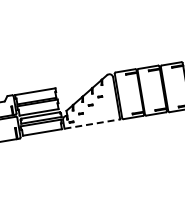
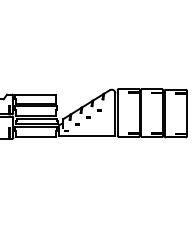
line: (92, 124) -> (87, 136), dashed -> solid

